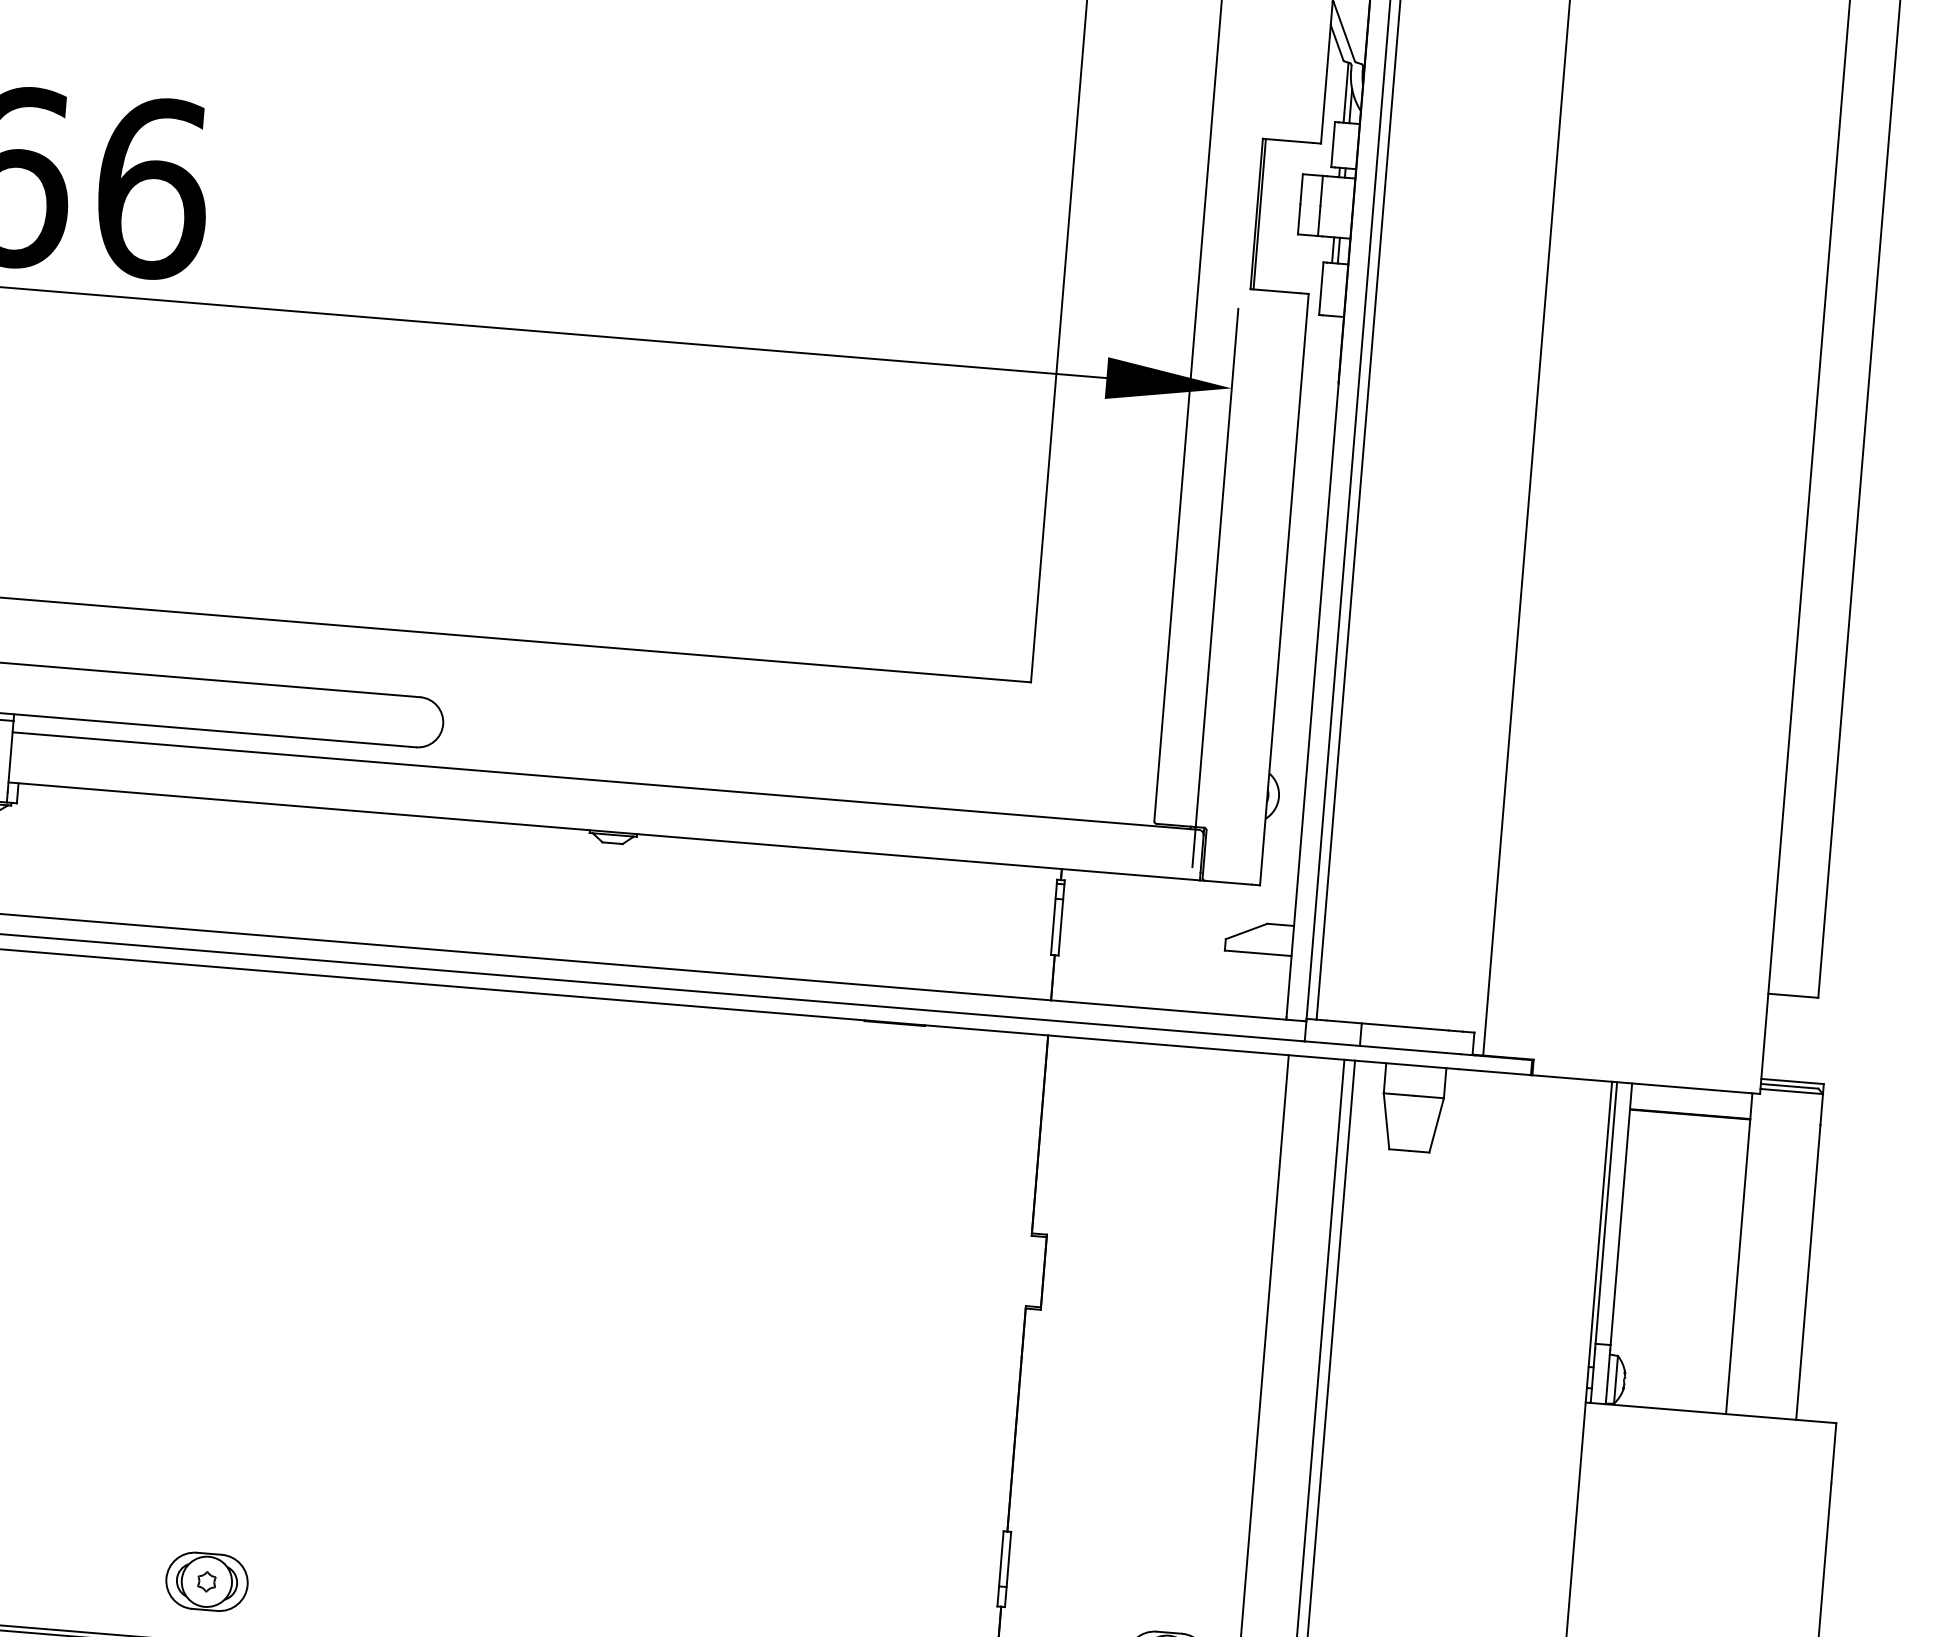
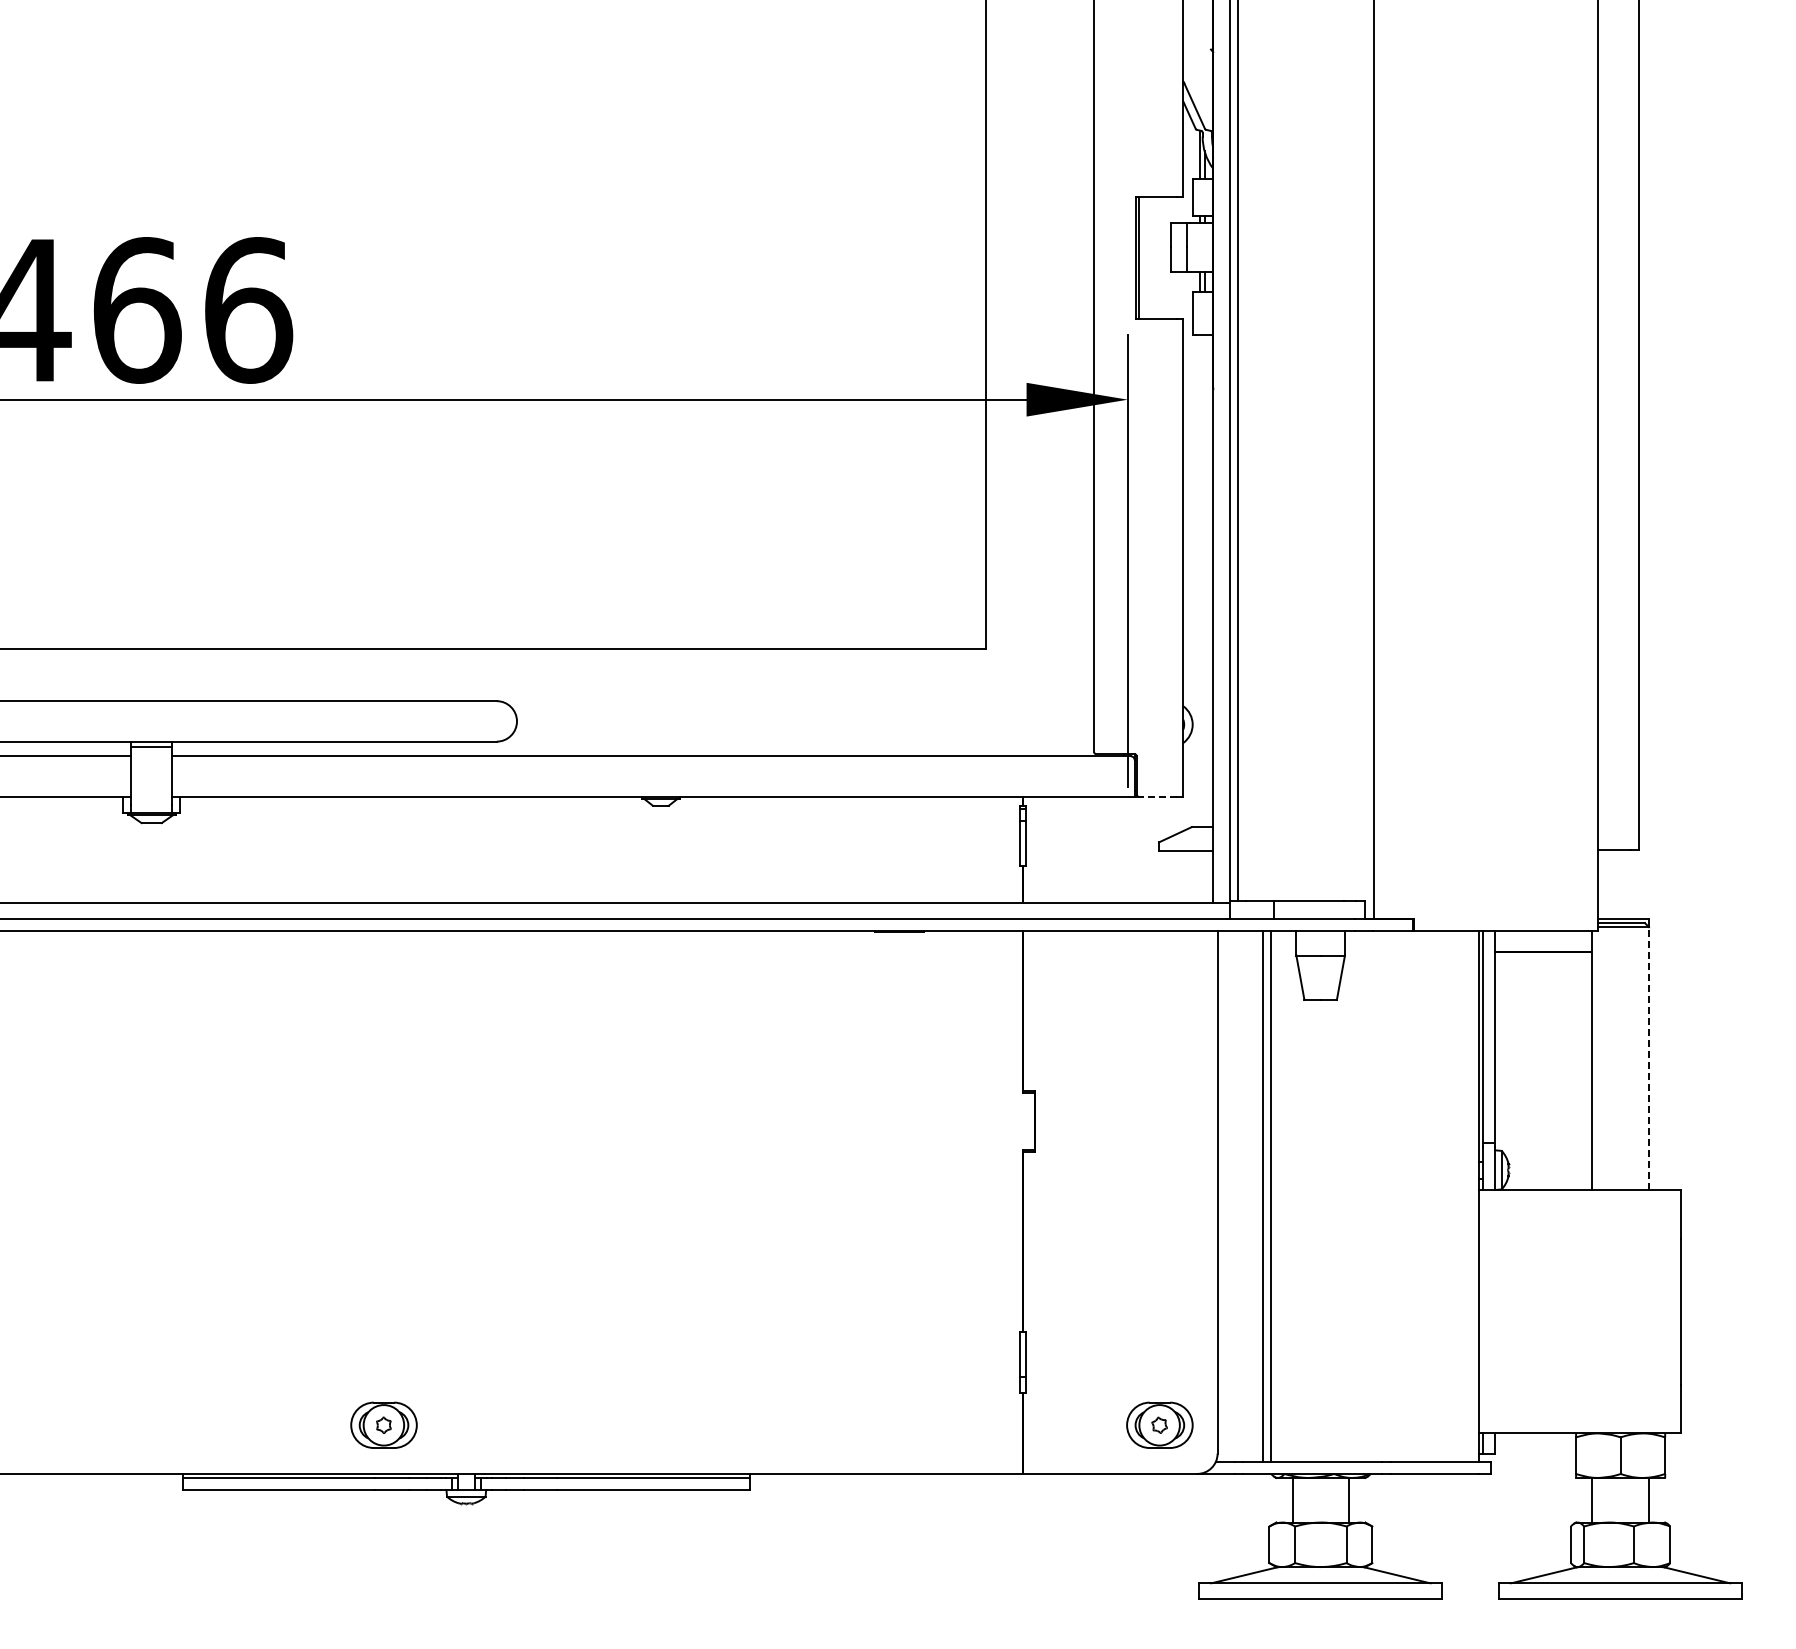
line: (1228, 882) -> (1157, 796), solid -> dashed
line: (1809, 1256) -> (1648, 1058), solid -> dashed

